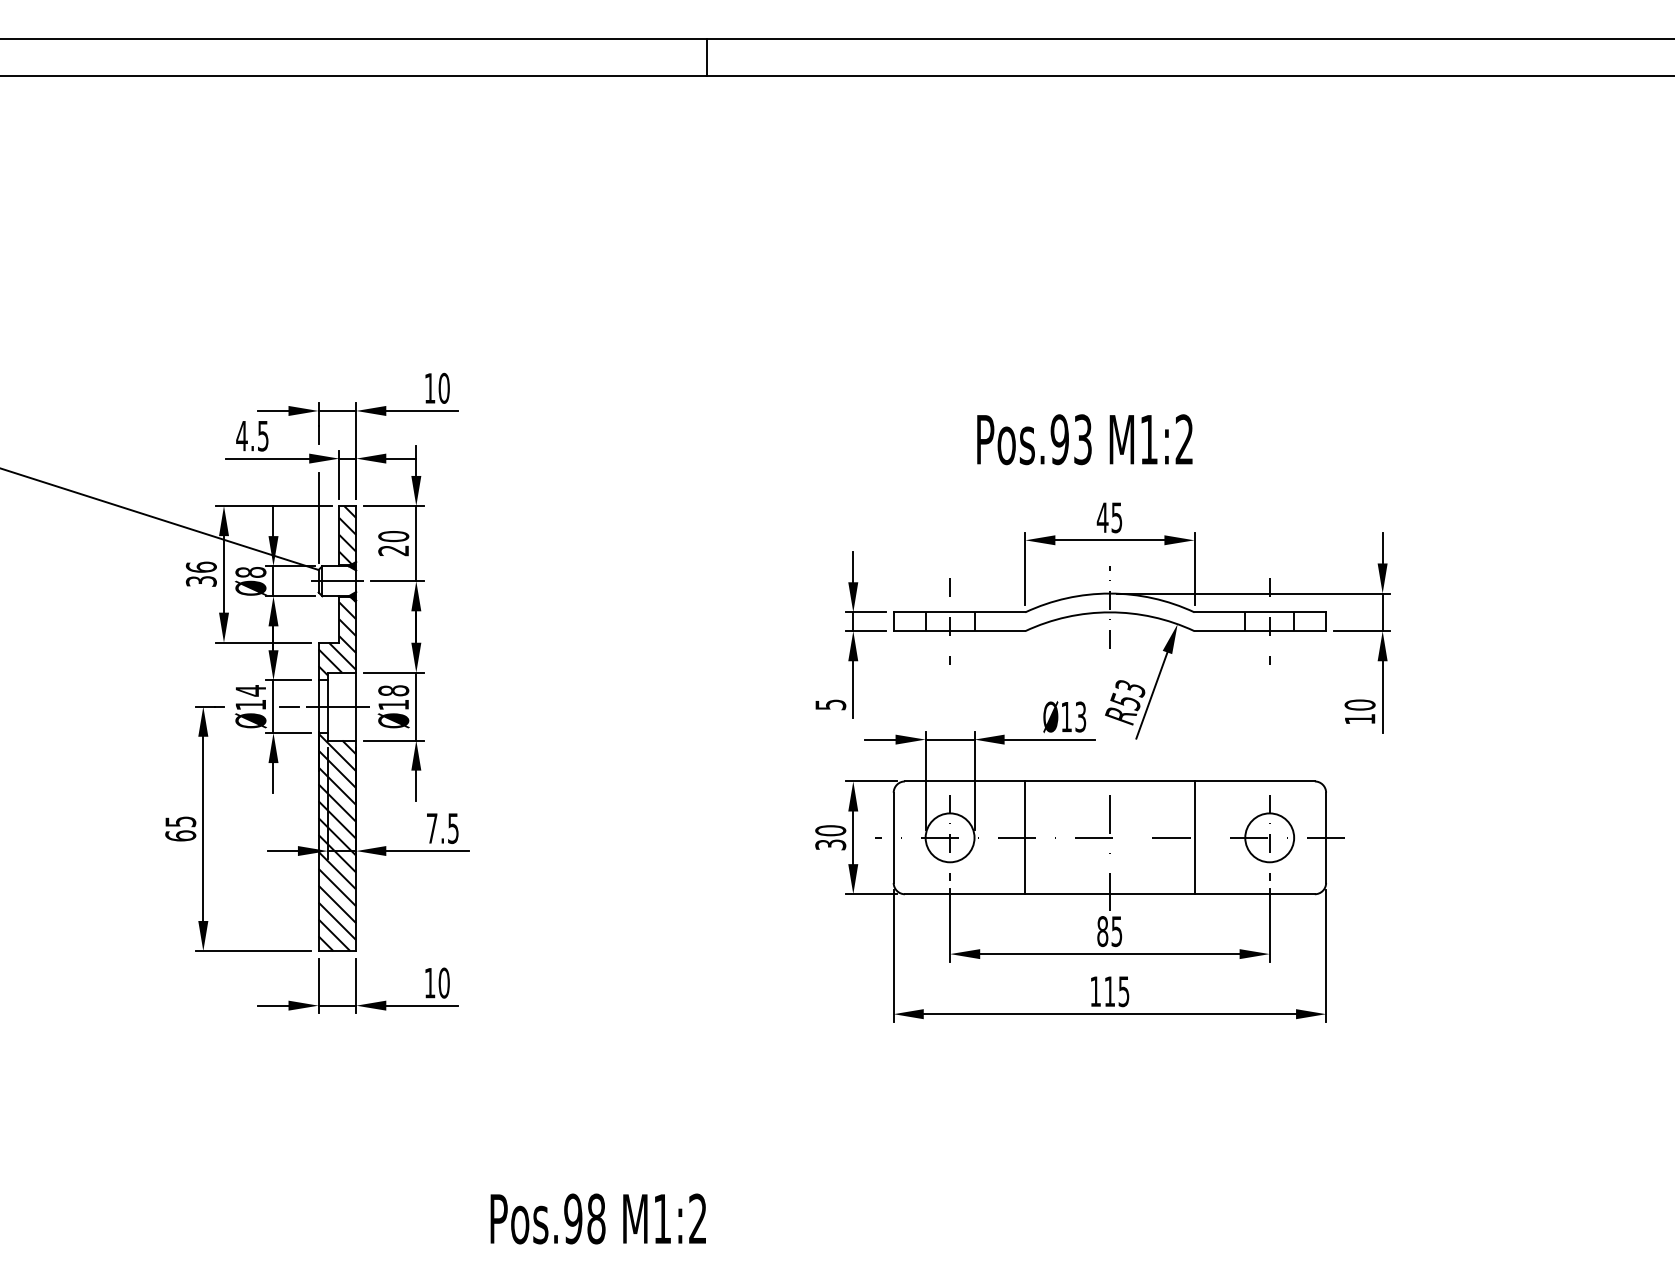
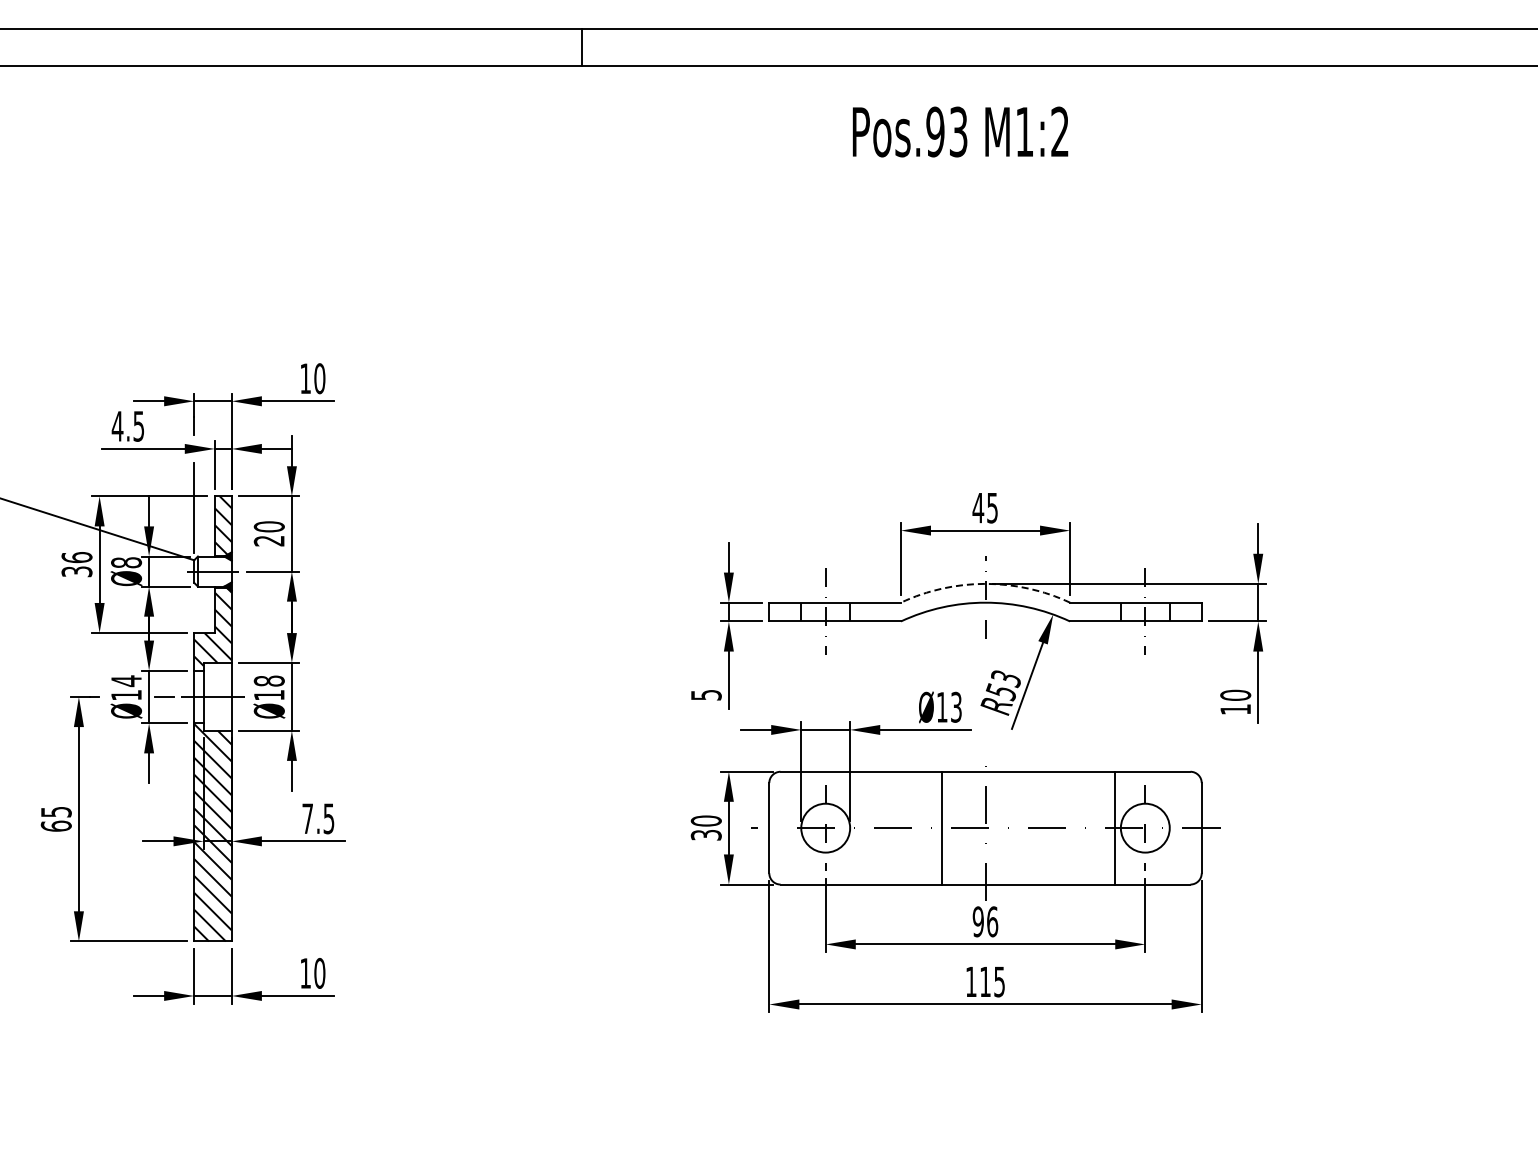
text: (1084, 439) -> (960, 131), moved
arc: (1109, 593) -> (985, 583), solid -> dashed
line: (1025, 837) -> (942, 827), moved
line: (1194, 837) -> (1115, 827), moved
text: (1109, 931) -> (985, 921), 85 -> 96

